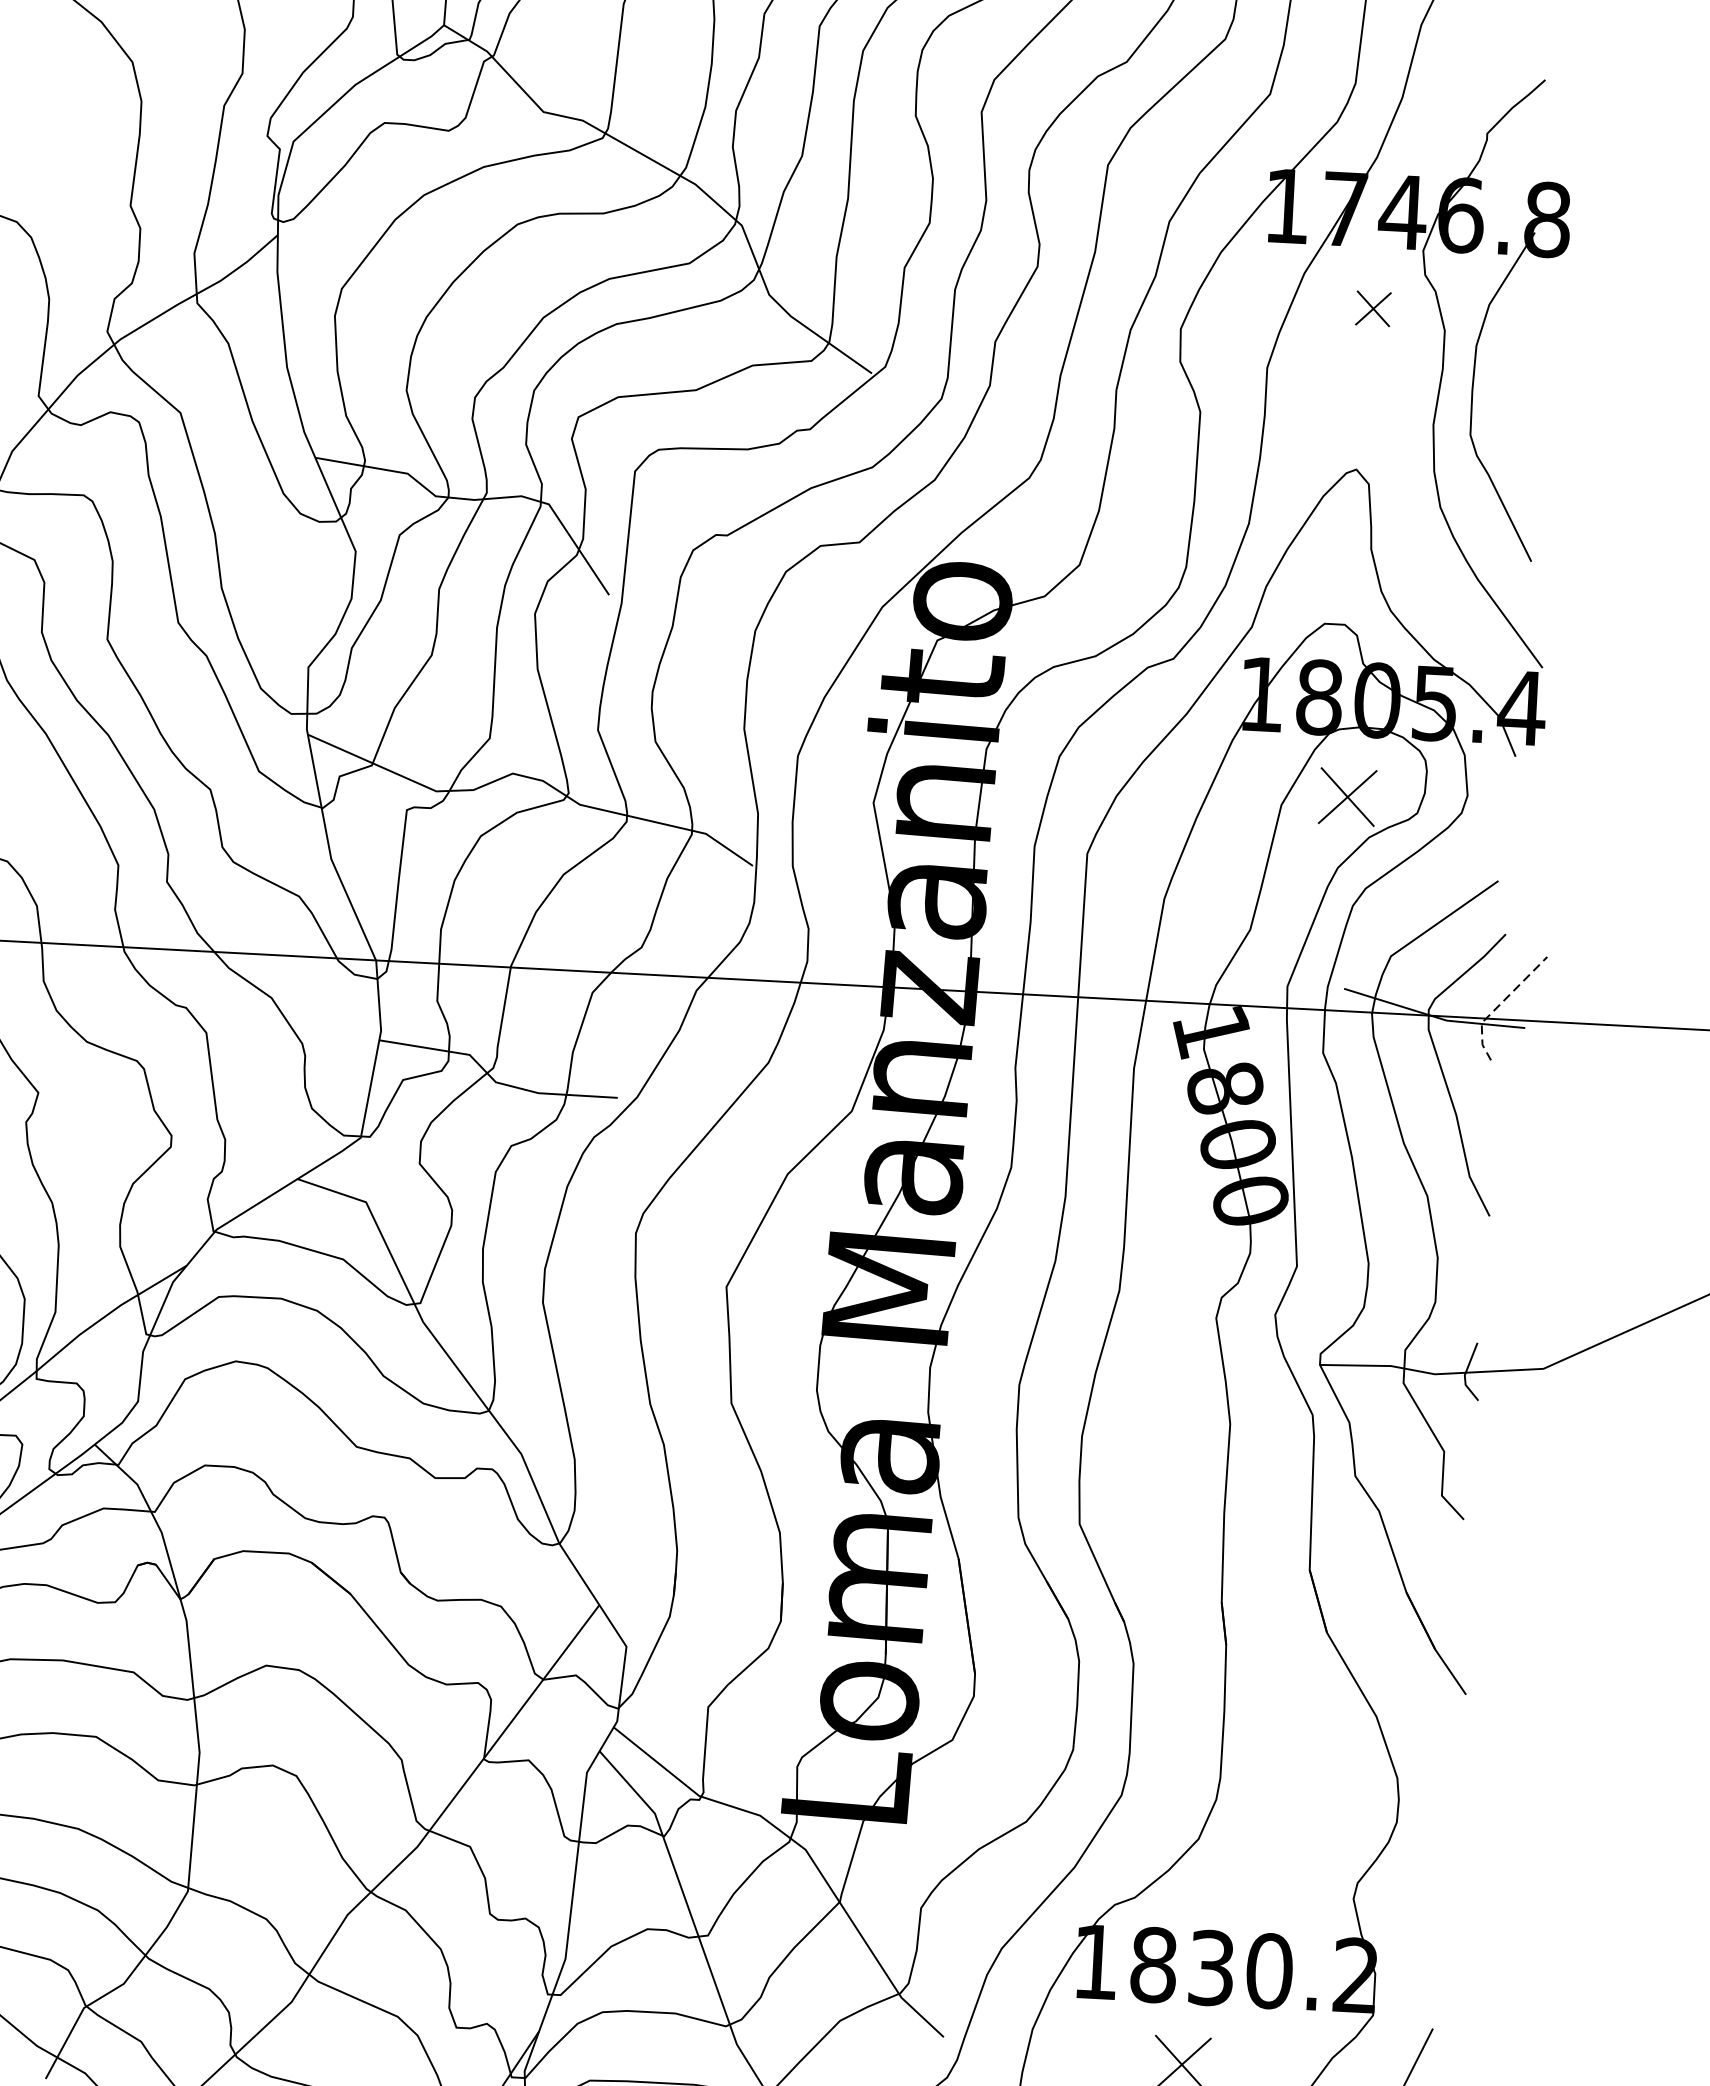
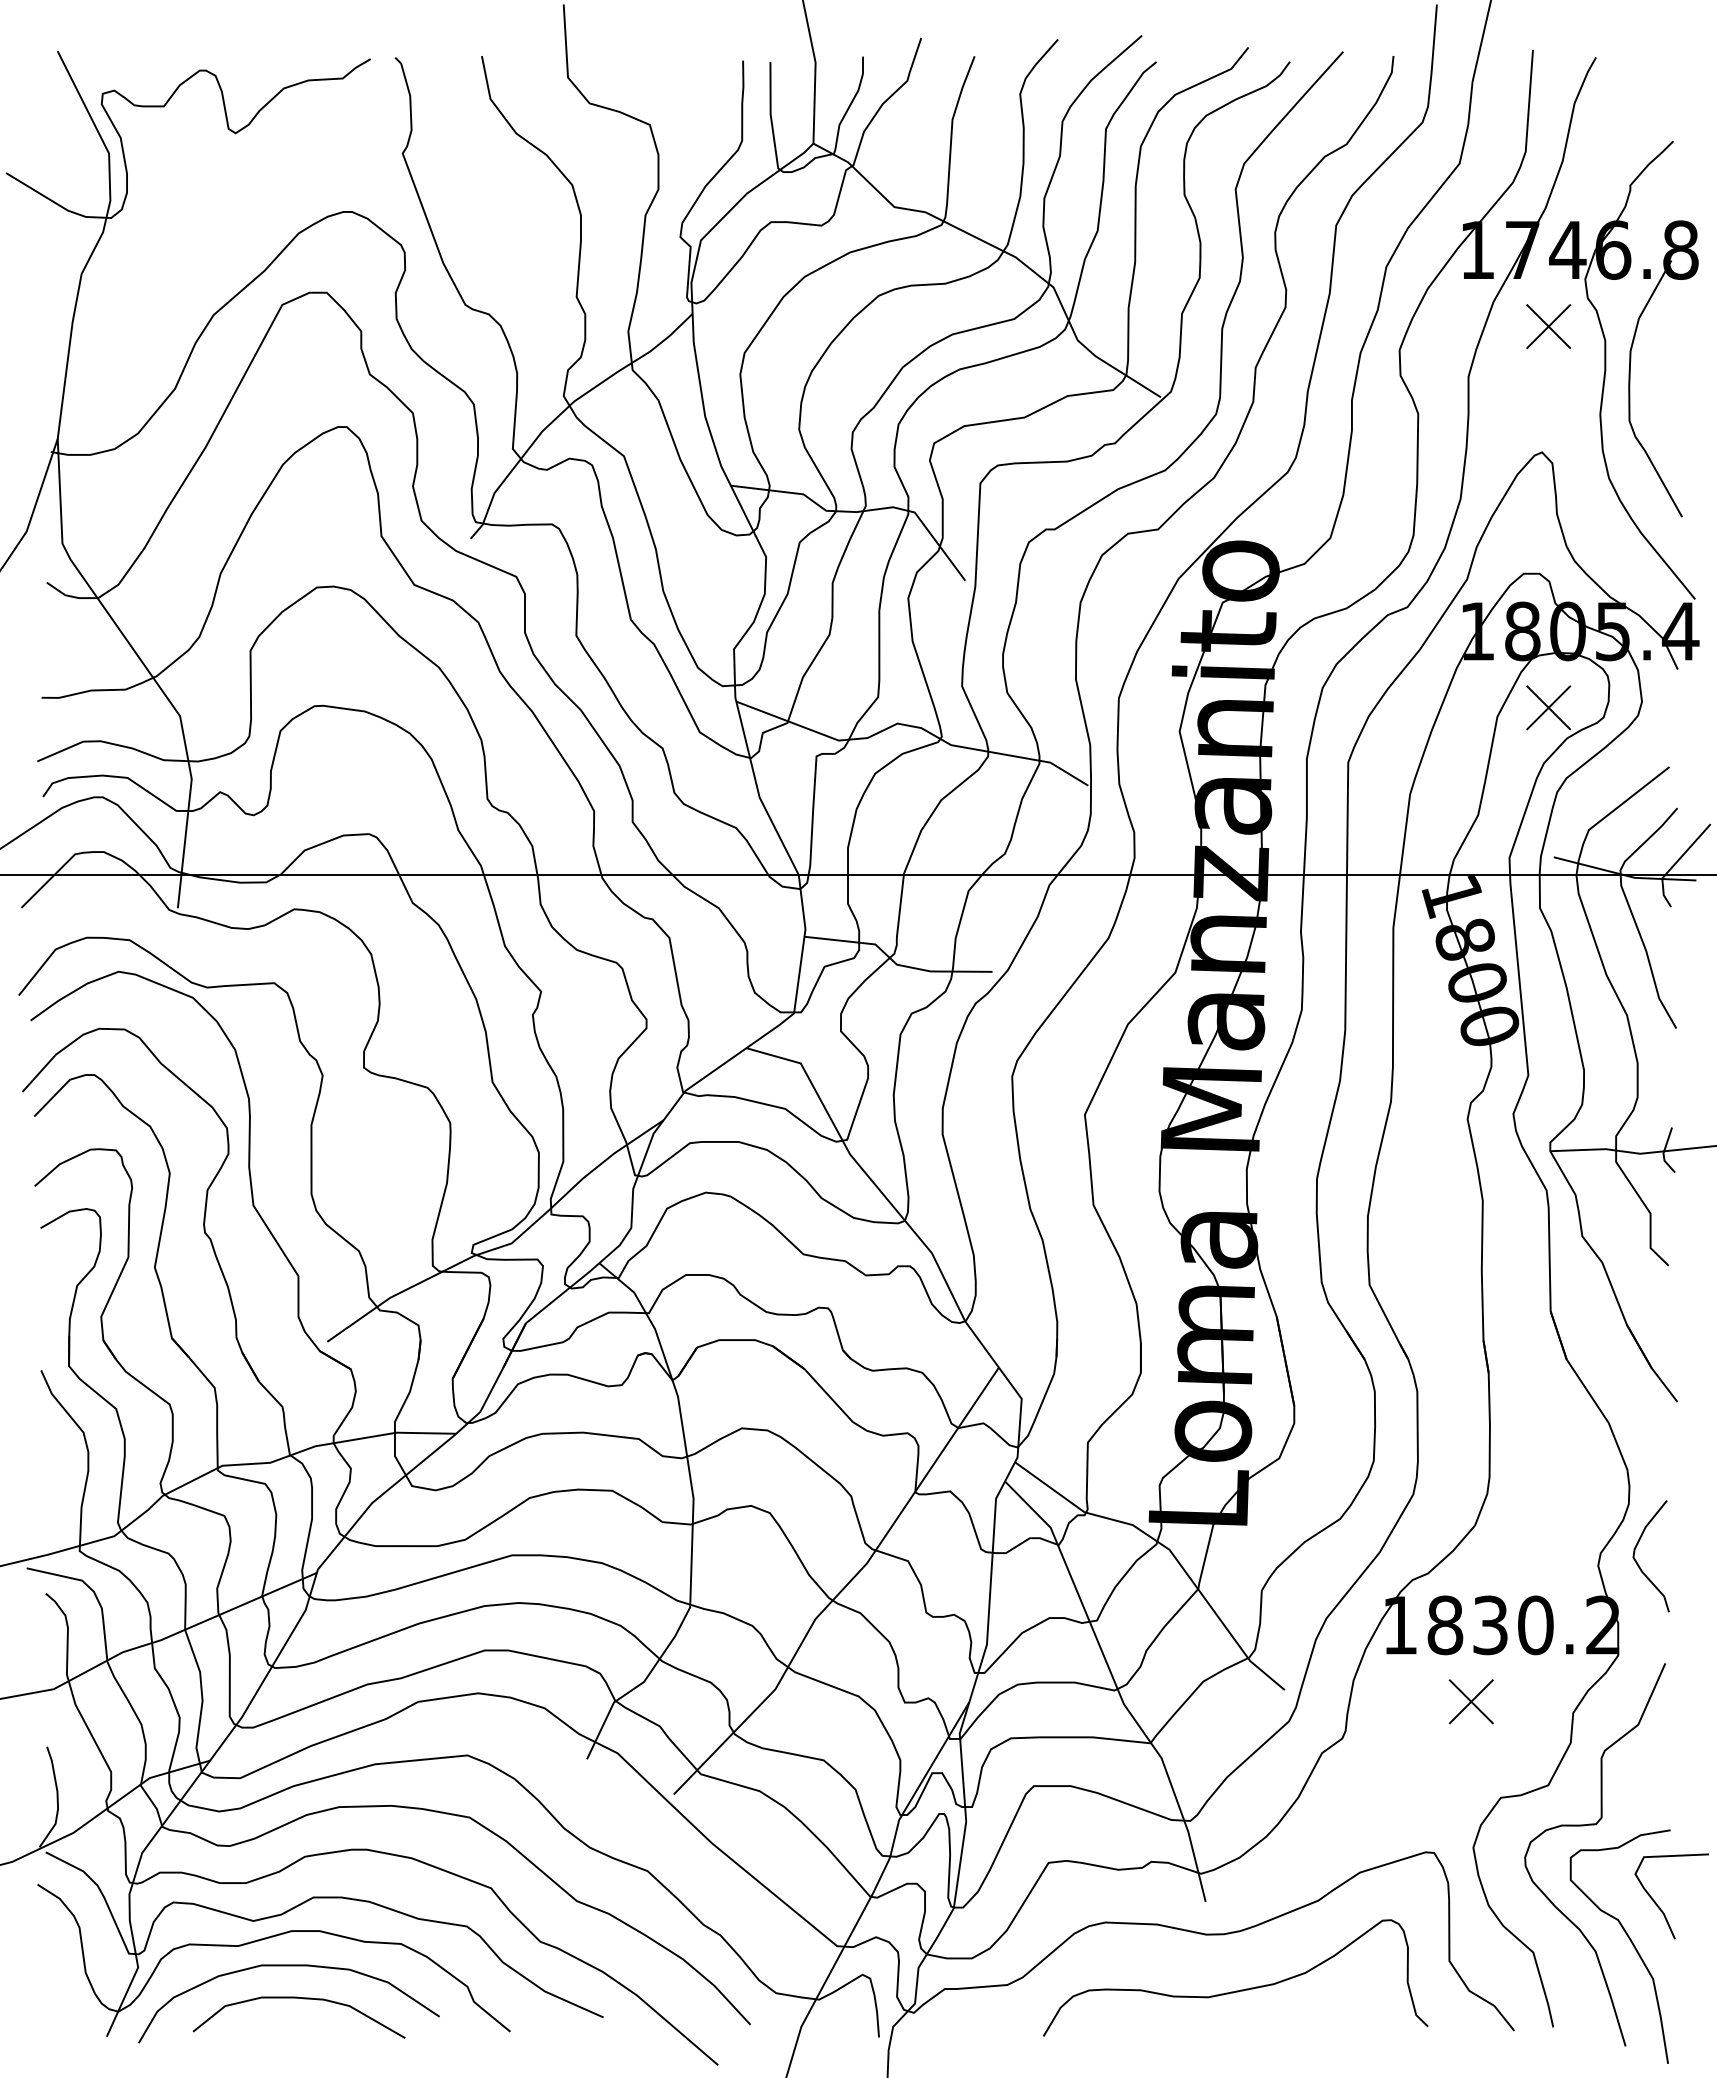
part: (1373, 308) -> (1548, 326), size x1.67
line: (1499, 1004) -> (1675, 863), dashed -> solid
curve: (1405, 1898) -> (1638, 1563), added

